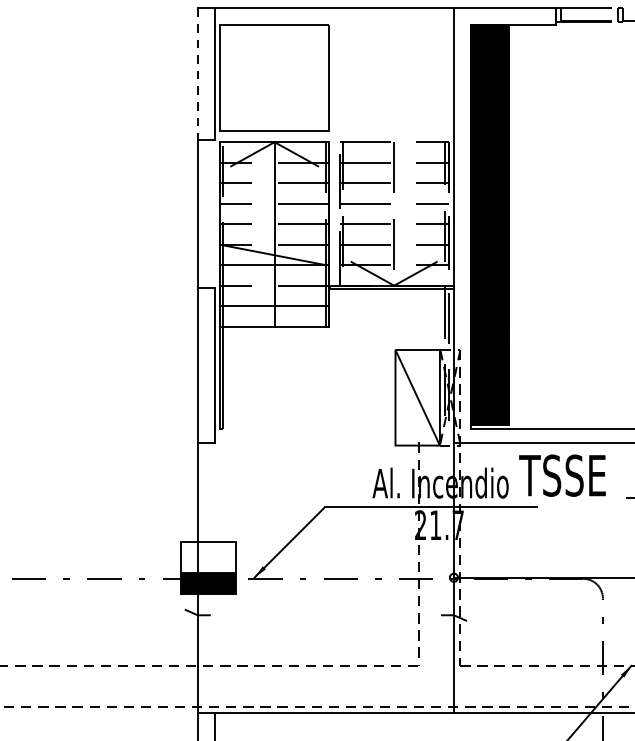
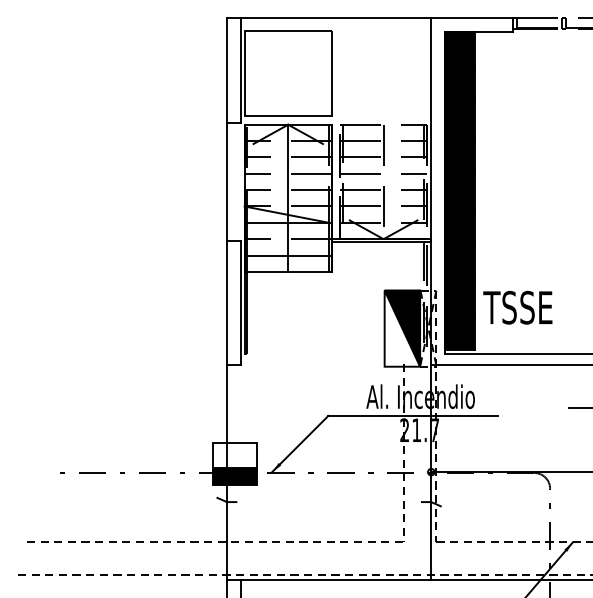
line: (197, 74) -> (226, 70), dashed -> solid
fill: (417, 397) -> (402, 328), added
text: (562, 475) -> (517, 307), moved

